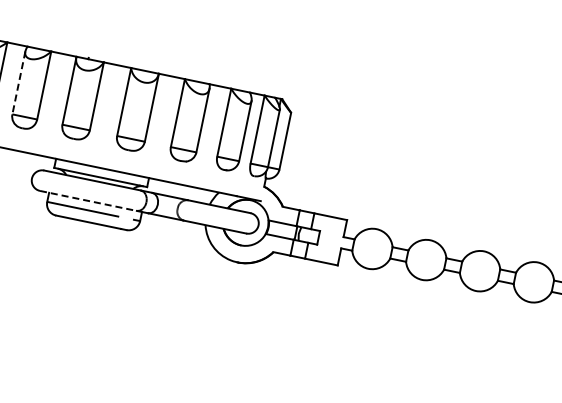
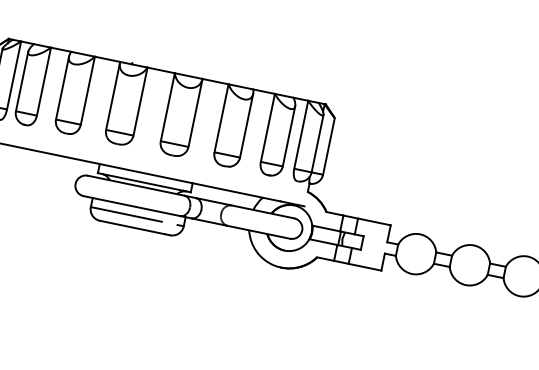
line: (18, 83) -> (62, 88), dashed -> solid
line: (88, 201) -> (132, 206), dashed -> solid

